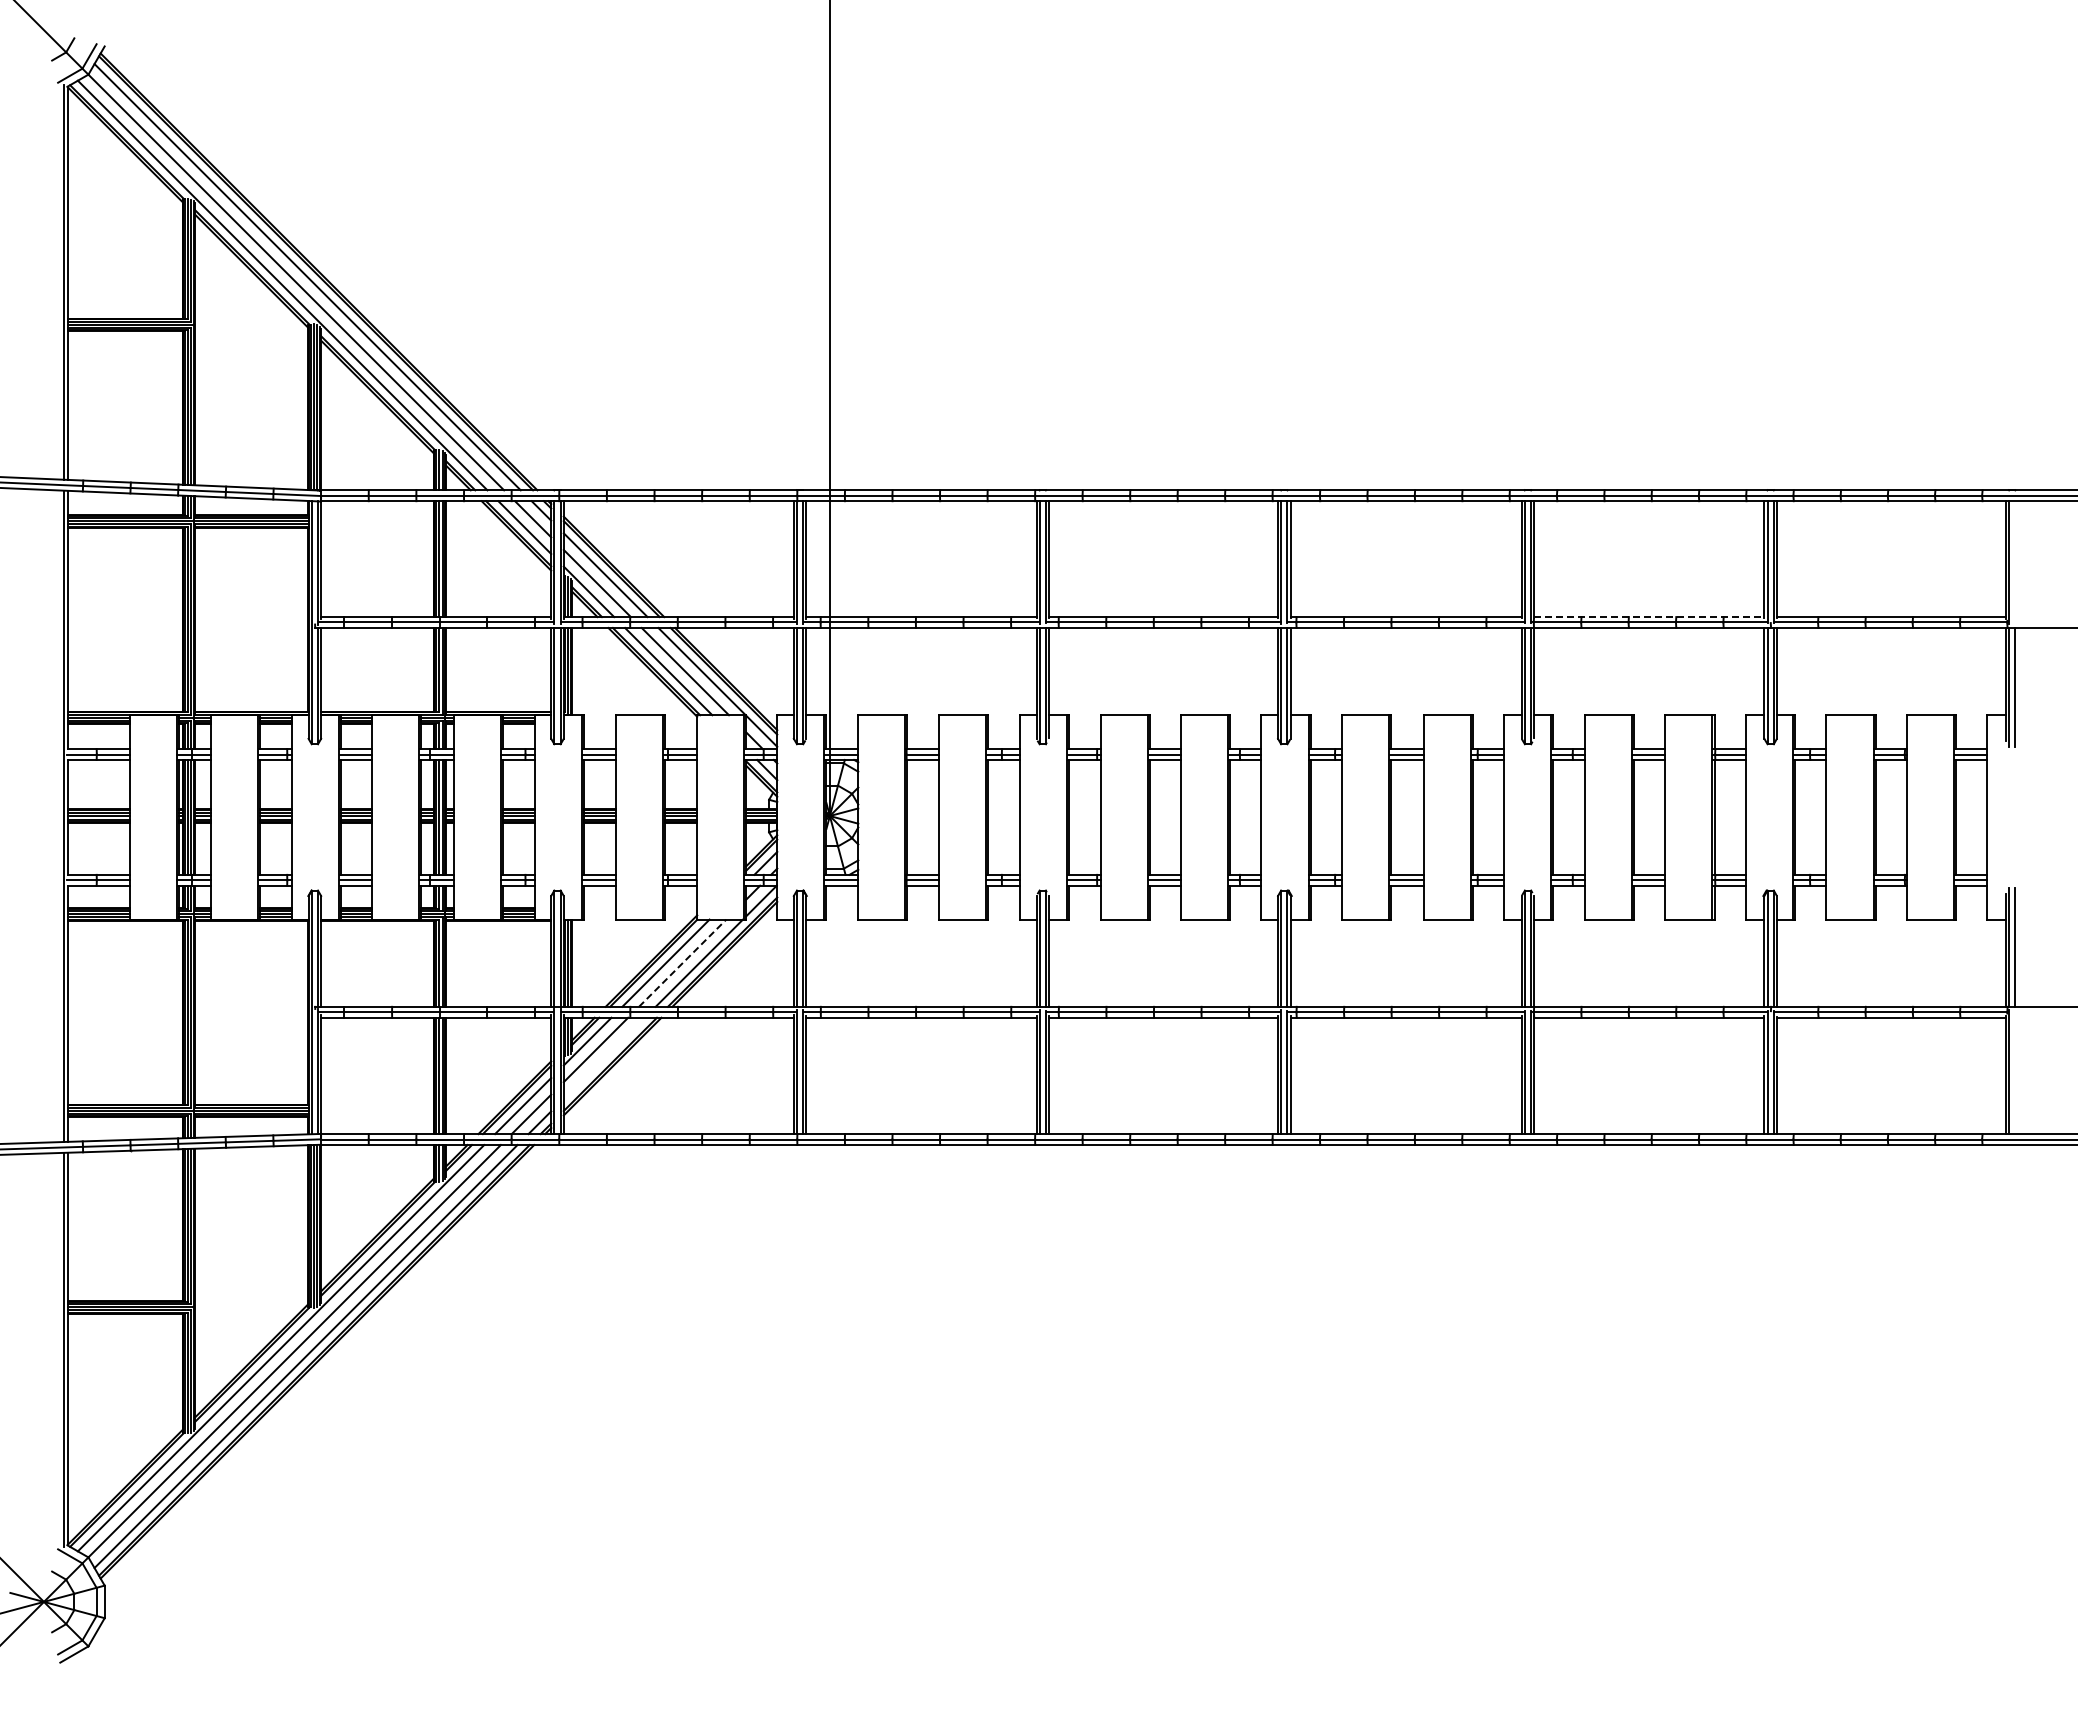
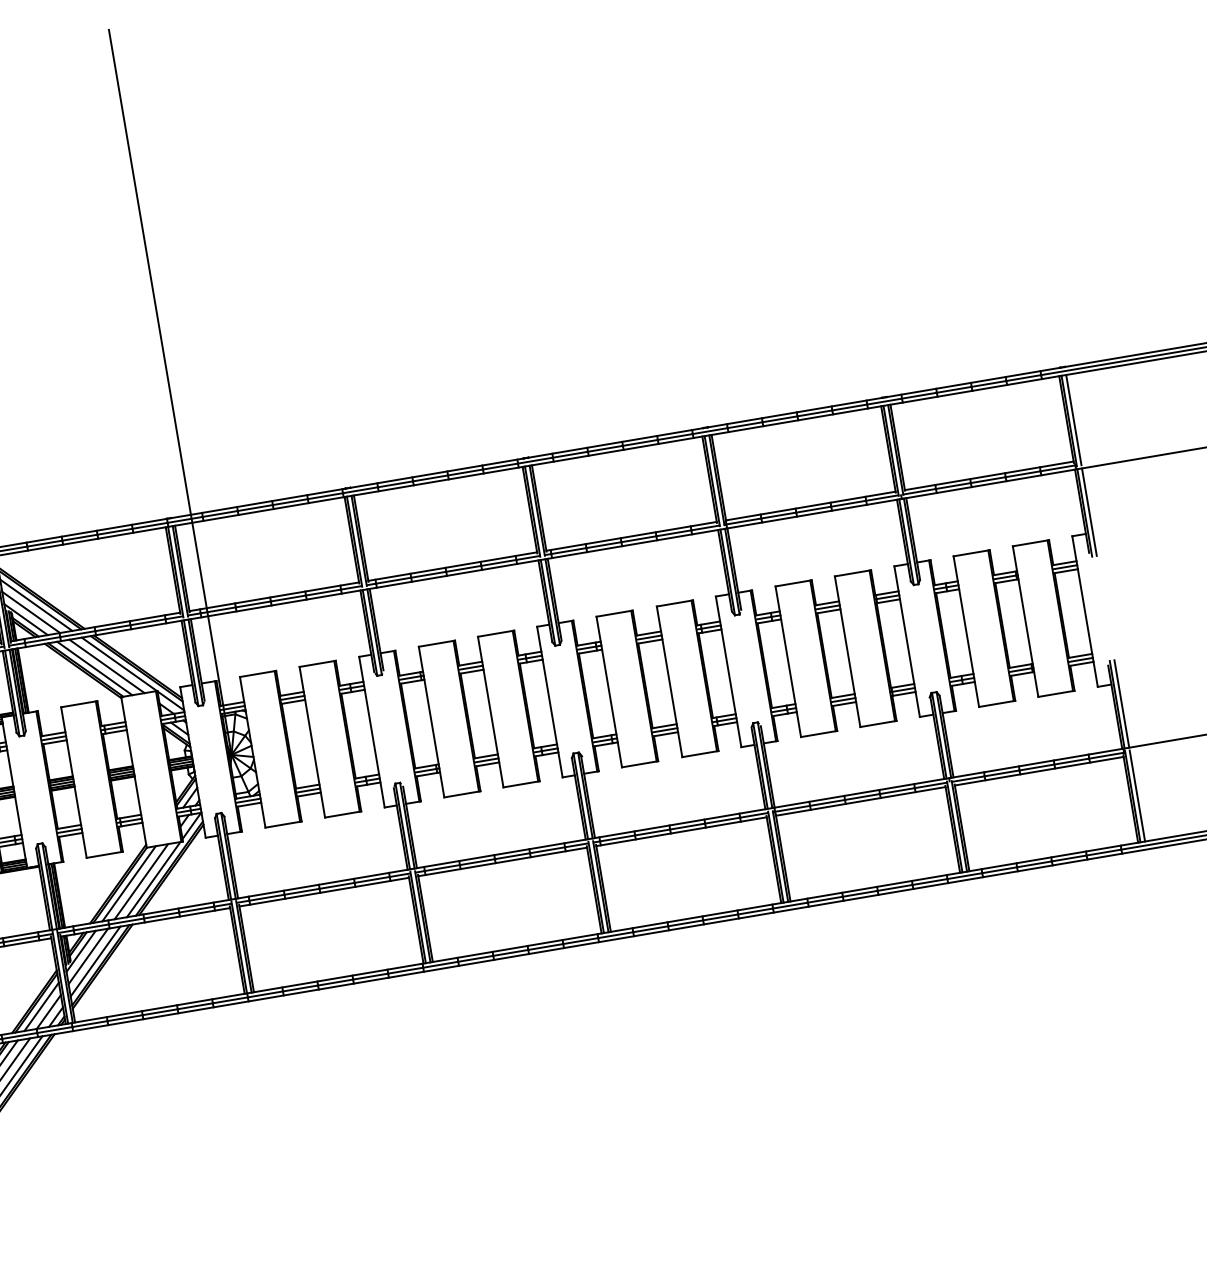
line: (2015, 562) -> (1073, 420), added
line: (1649, 617) -> (811, 506), dashed -> solid
line: (682, 963) -> (141, 881), dashed -> solid
line: (603, 1057) -> (94, 961), added
line: (2015, 1072) -> (1137, 796), added

